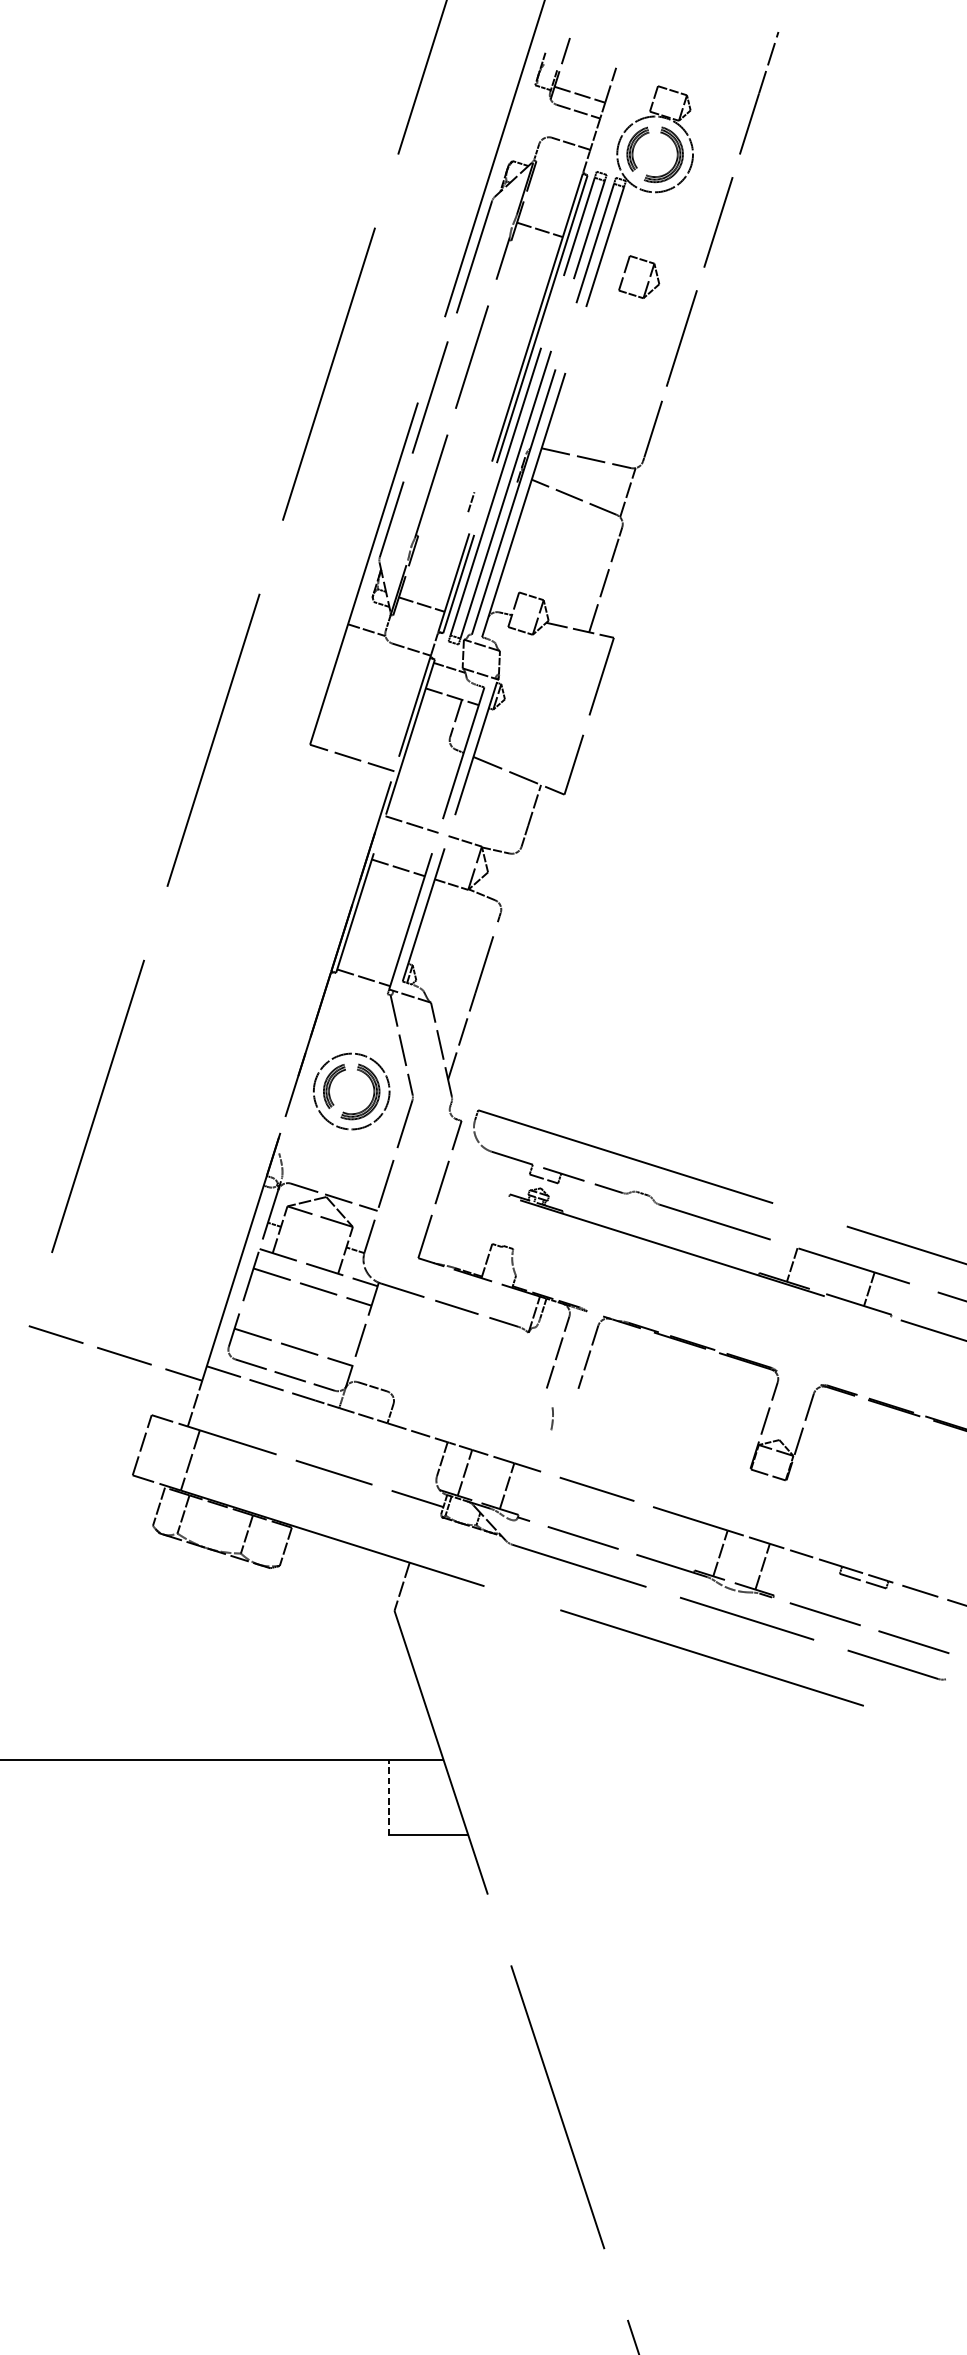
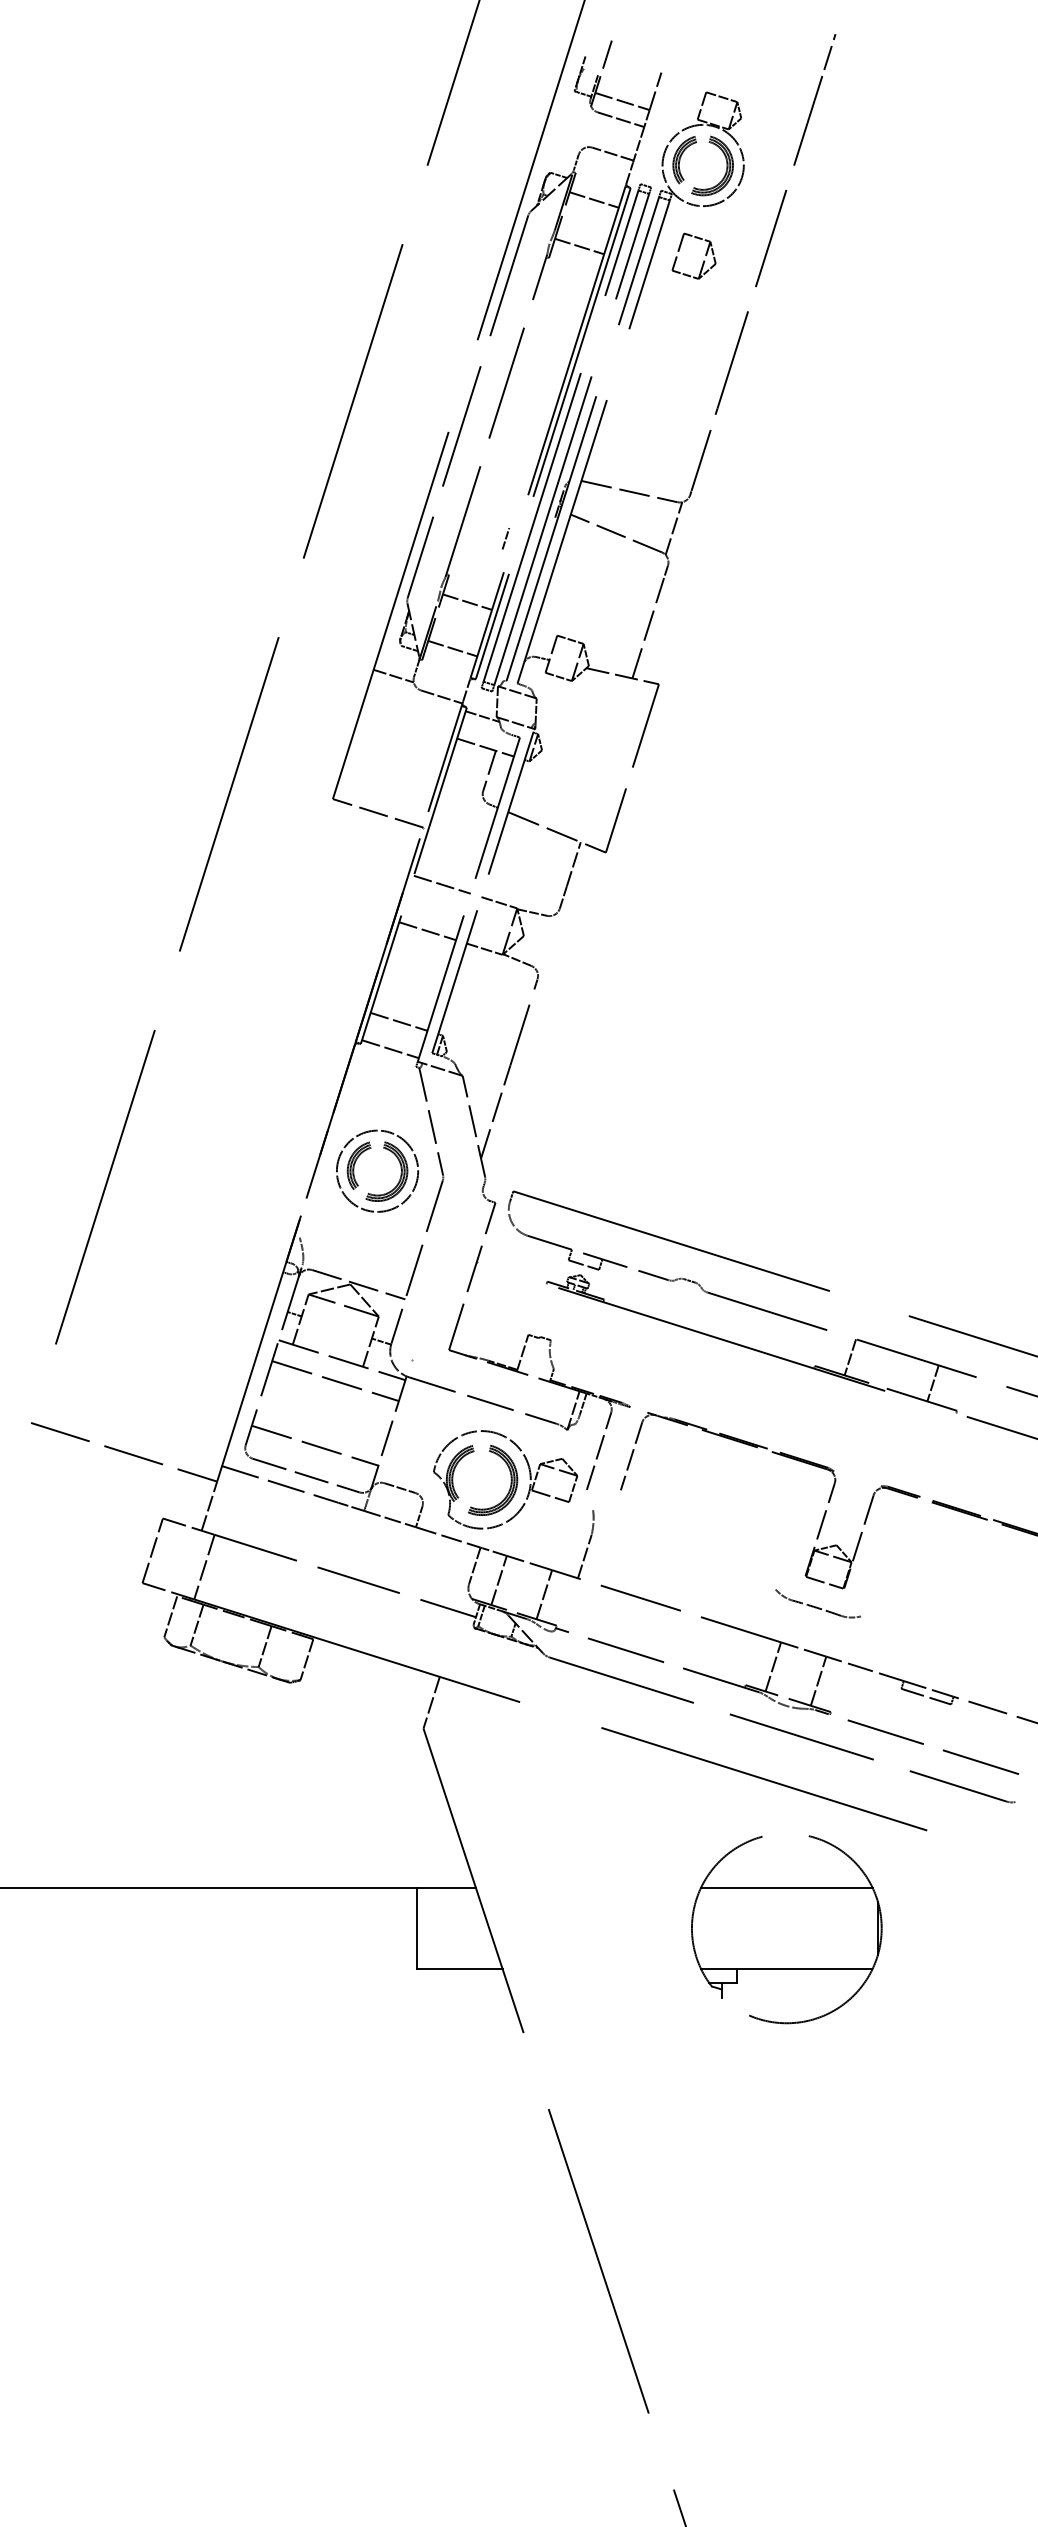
line: (552, 186) -> (593, 199), added
part: (647, 281) -> (703, 260), moved
line: (435, 560) -> (467, 601), added
line: (371, 952) -> (398, 1021), added
part: (470, 1378) -> (505, 1479), added
line: (544, 1450) -> (584, 1556), added
part: (761, 1494) -> (817, 1603), added
line: (388, 1797) -> (417, 1928), dashed -> solid
part: (732, 1798) -> (786, 1929), added

